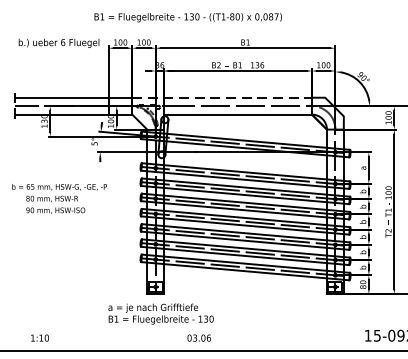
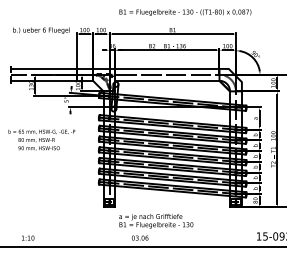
text: (188, 17) -> (185, 12), moved
line: (222, 97) -> (156, 68), dashed -> solid
text: (161, 314) -> (156, 221), moved

